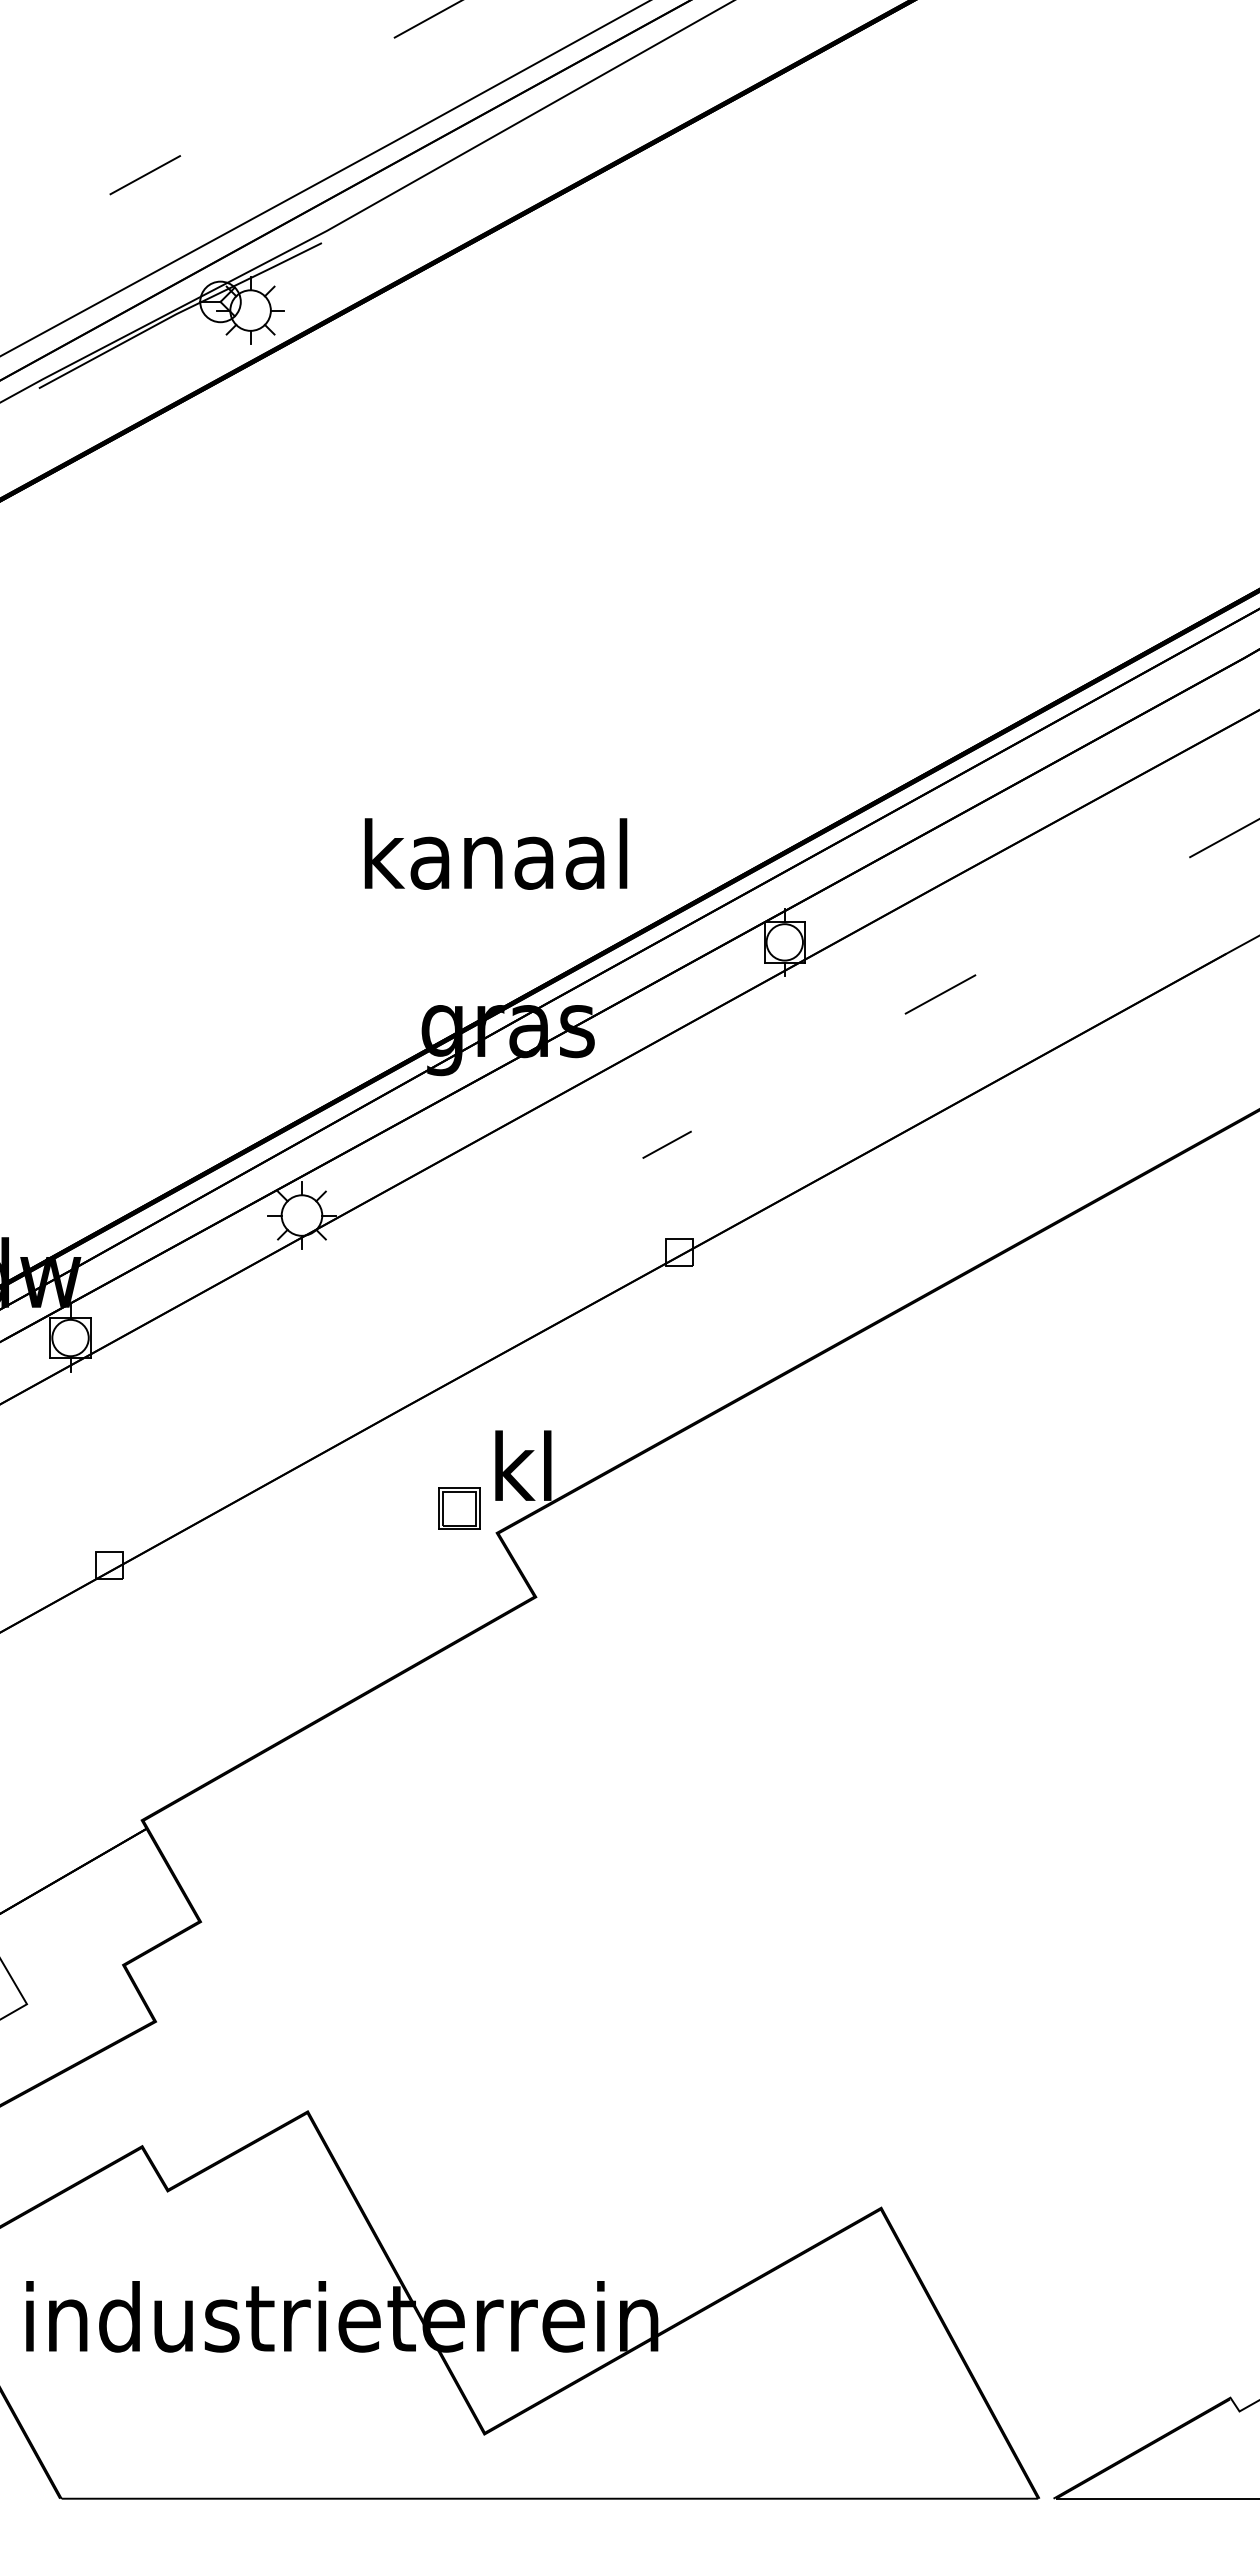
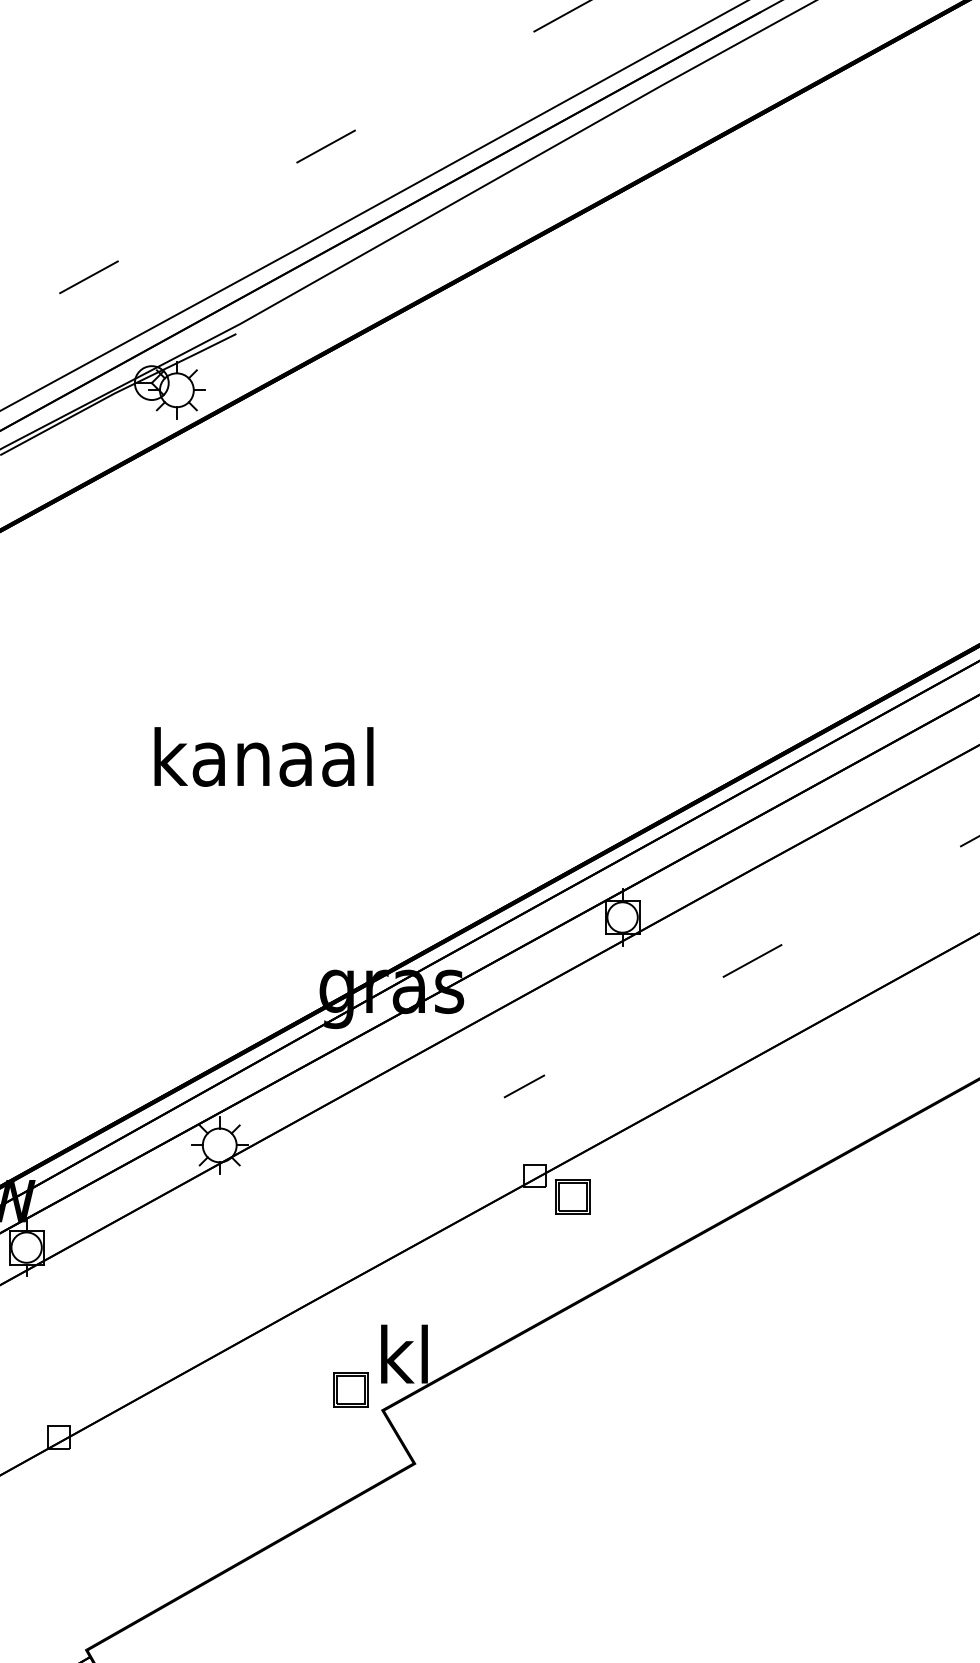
text: (495, 853) -> (263, 756), moved
part: (724, 1276) -> (572, 1196), added

